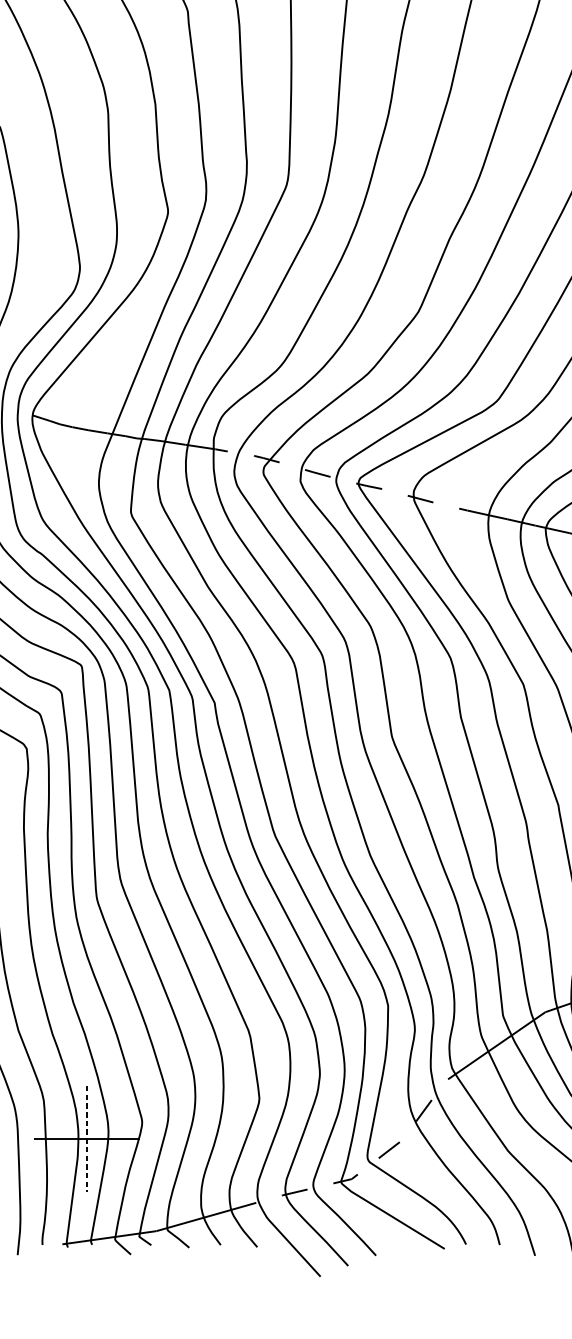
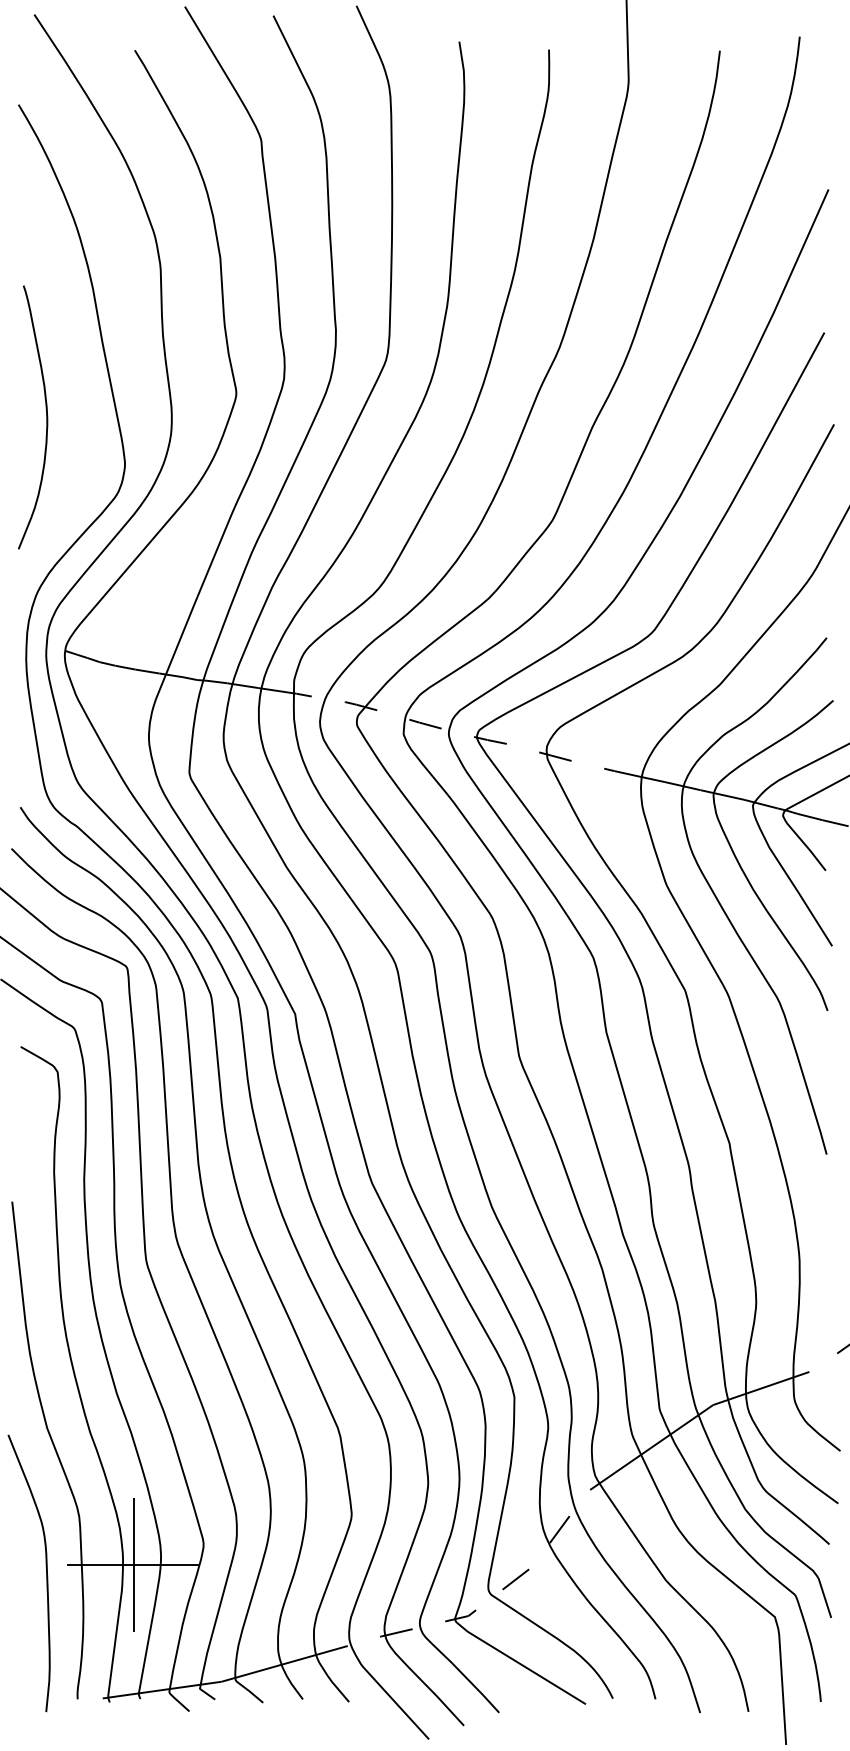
line: (86, 1139) -> (133, 1565), dashed -> solid

